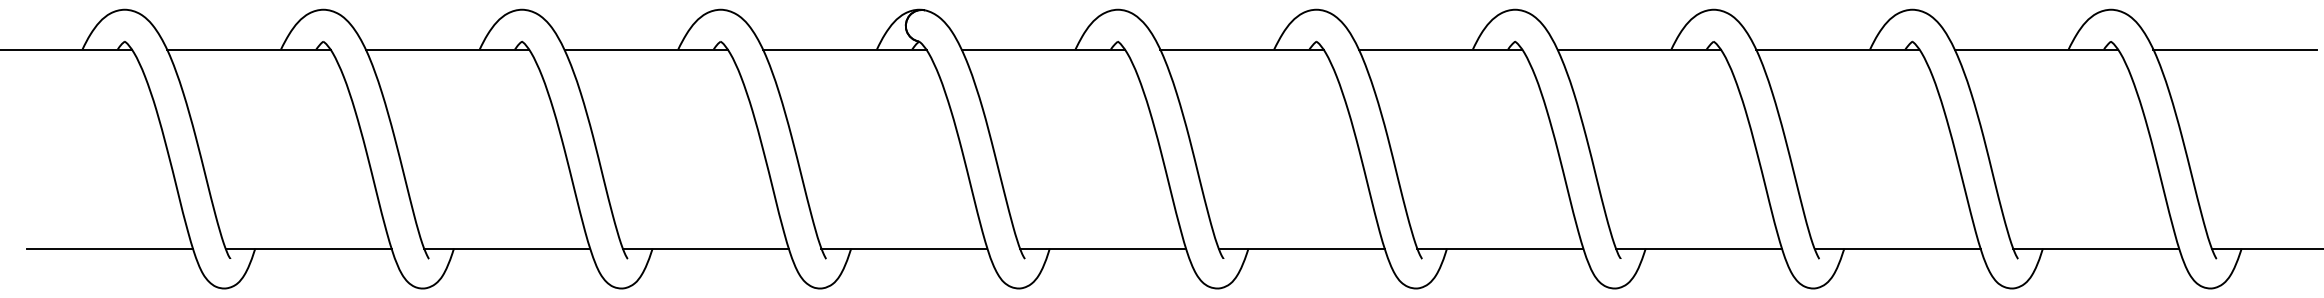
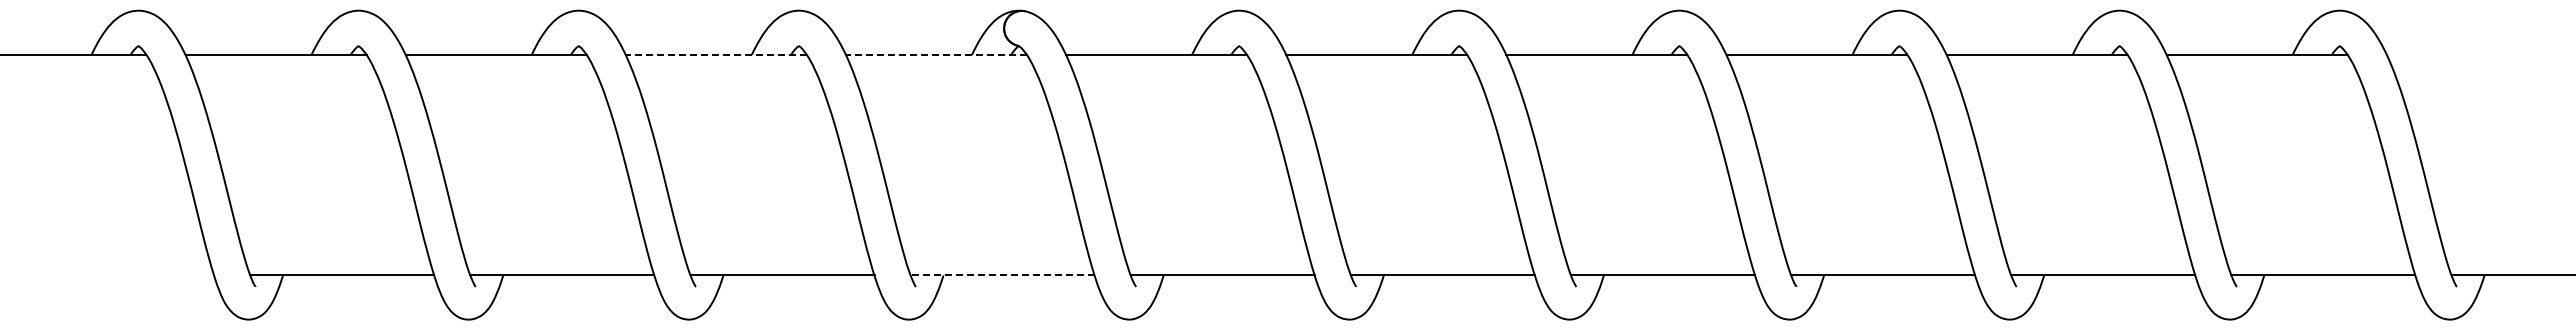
line: (645, 49) -> (715, 54), solid -> dashed
line: (844, 49) -> (936, 54), solid -> dashed
line: (2234, 49) -> (2476, 54), removed
line: (110, 248) -> (122, 275), removed
line: (904, 248) -> (1002, 275), solid -> dashed

